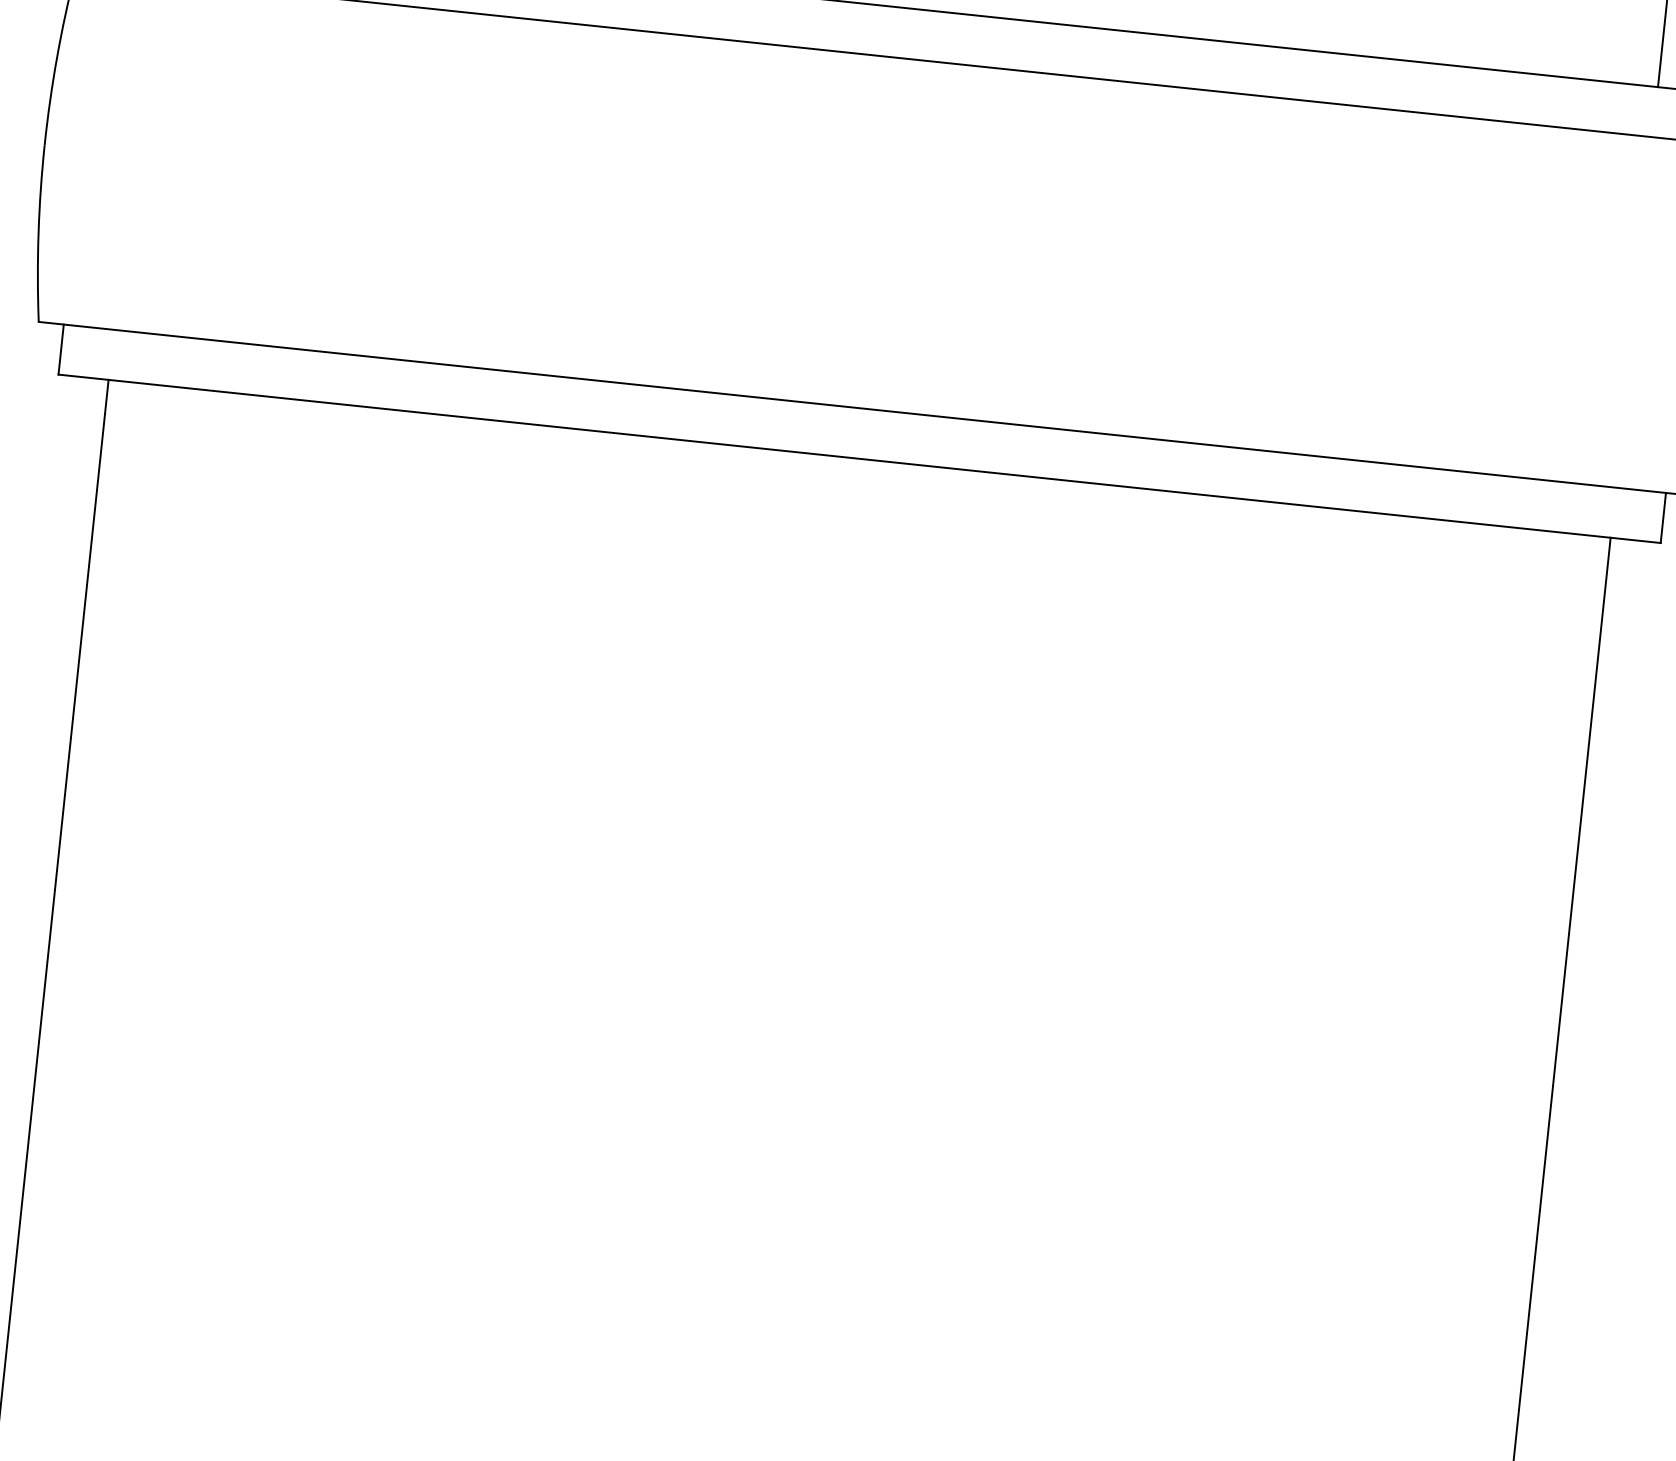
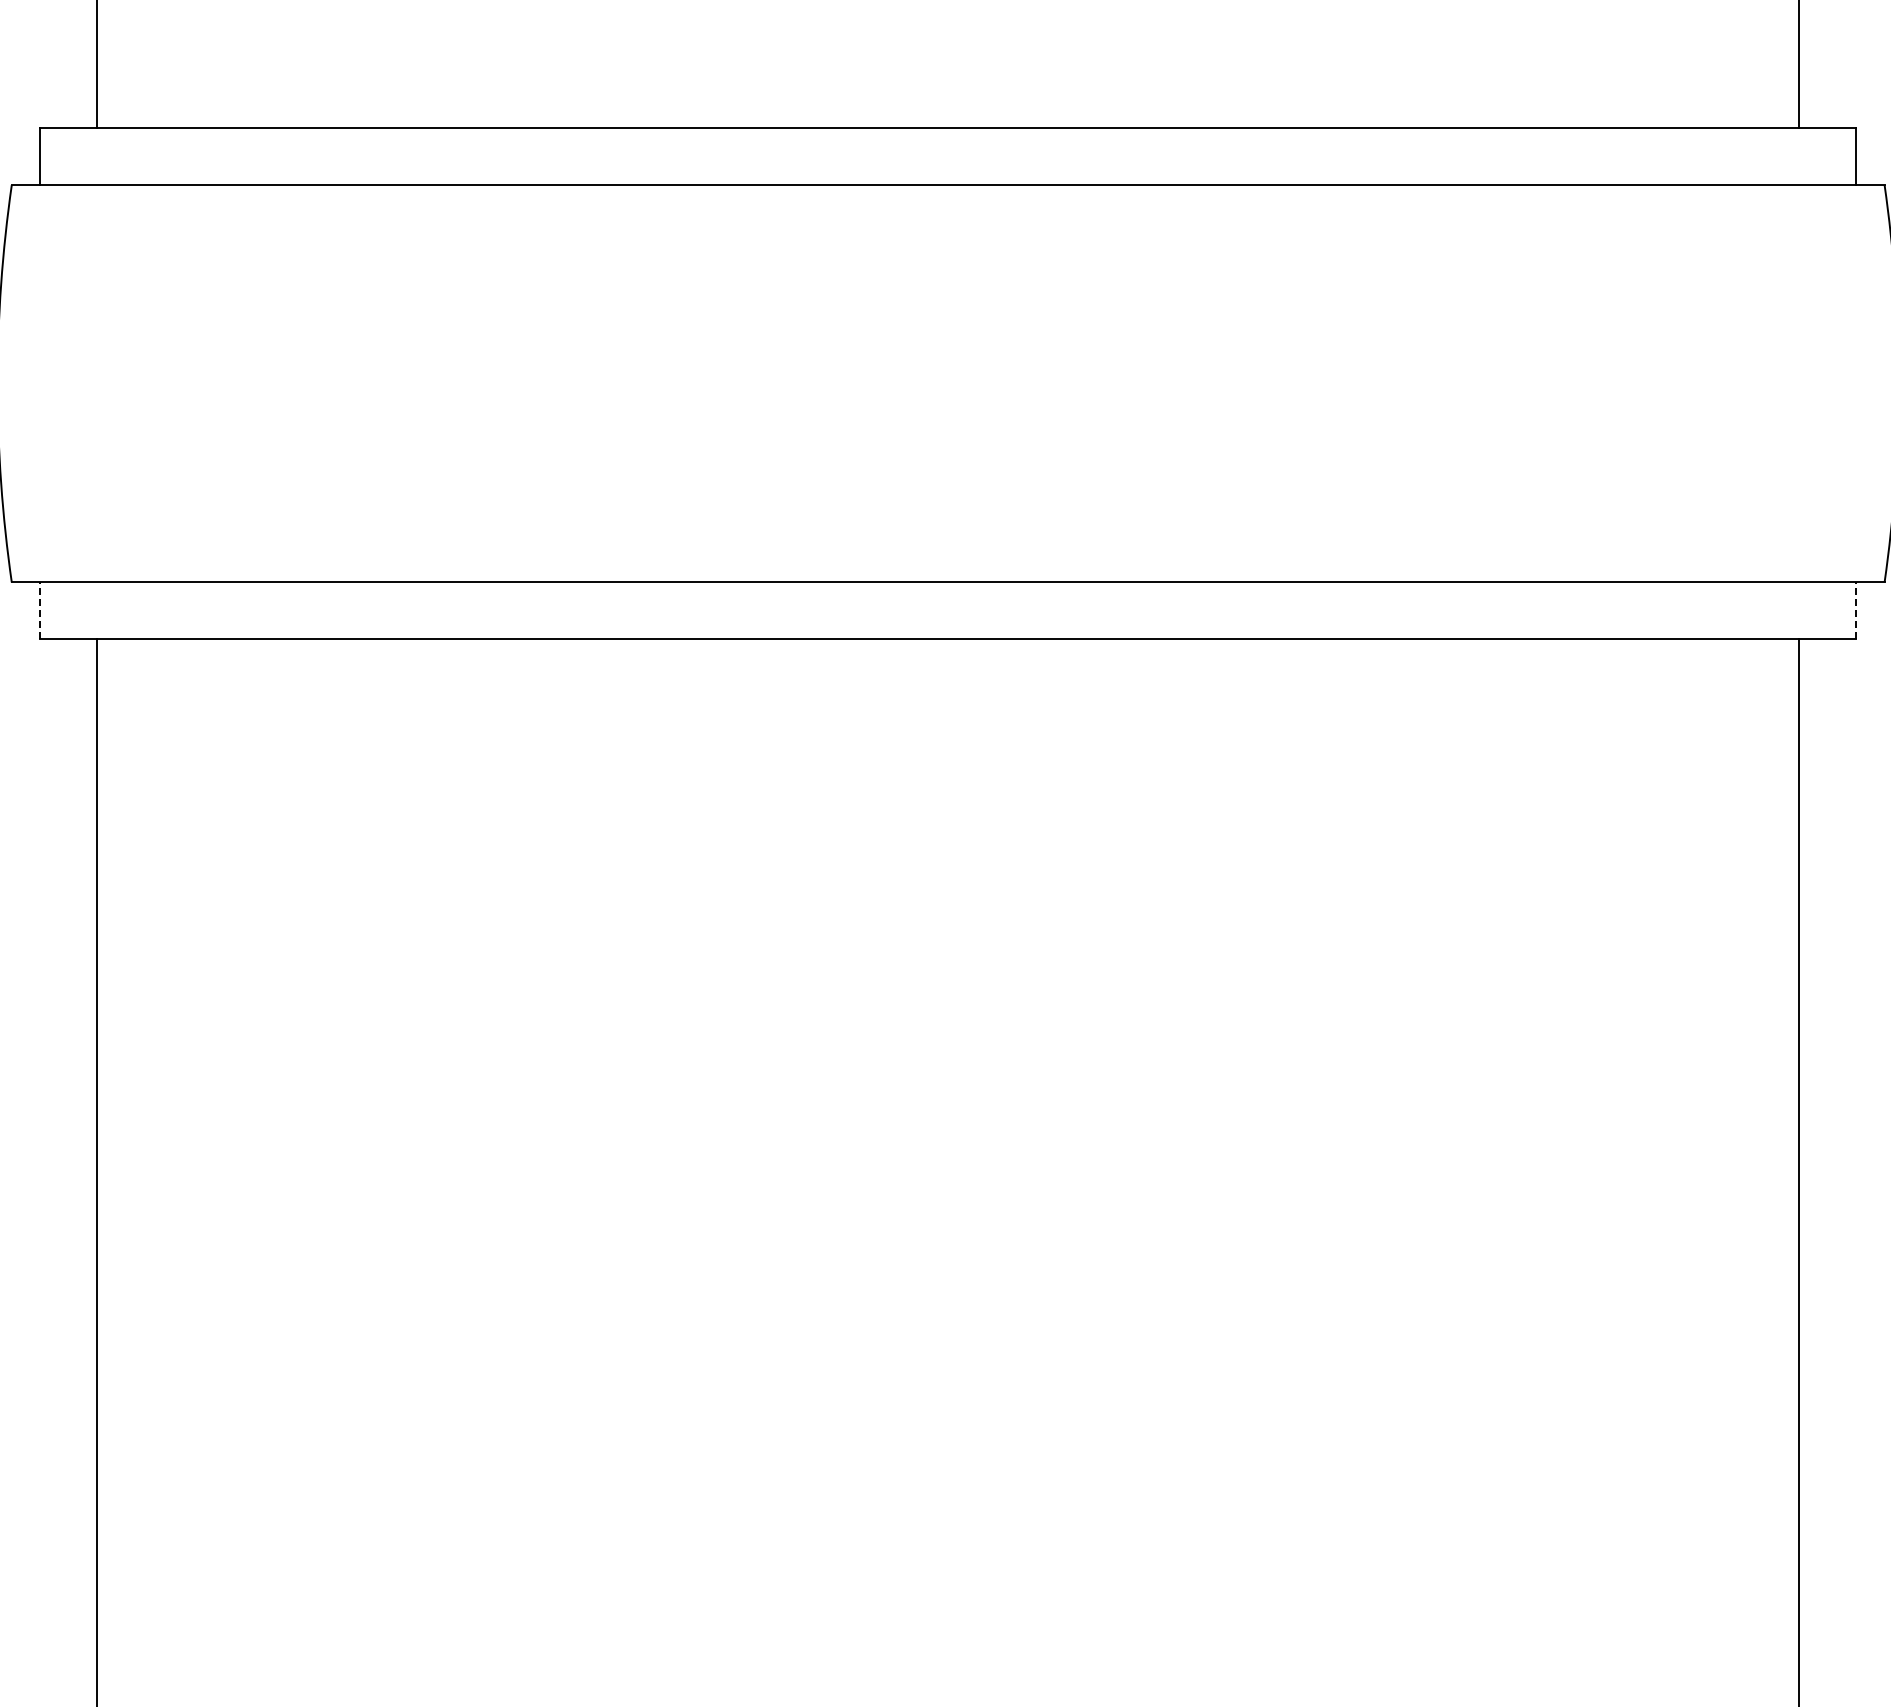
line: (61, 349) -> (40, 610), solid -> dashed
line: (1663, 517) -> (1856, 610), solid -> dashed

